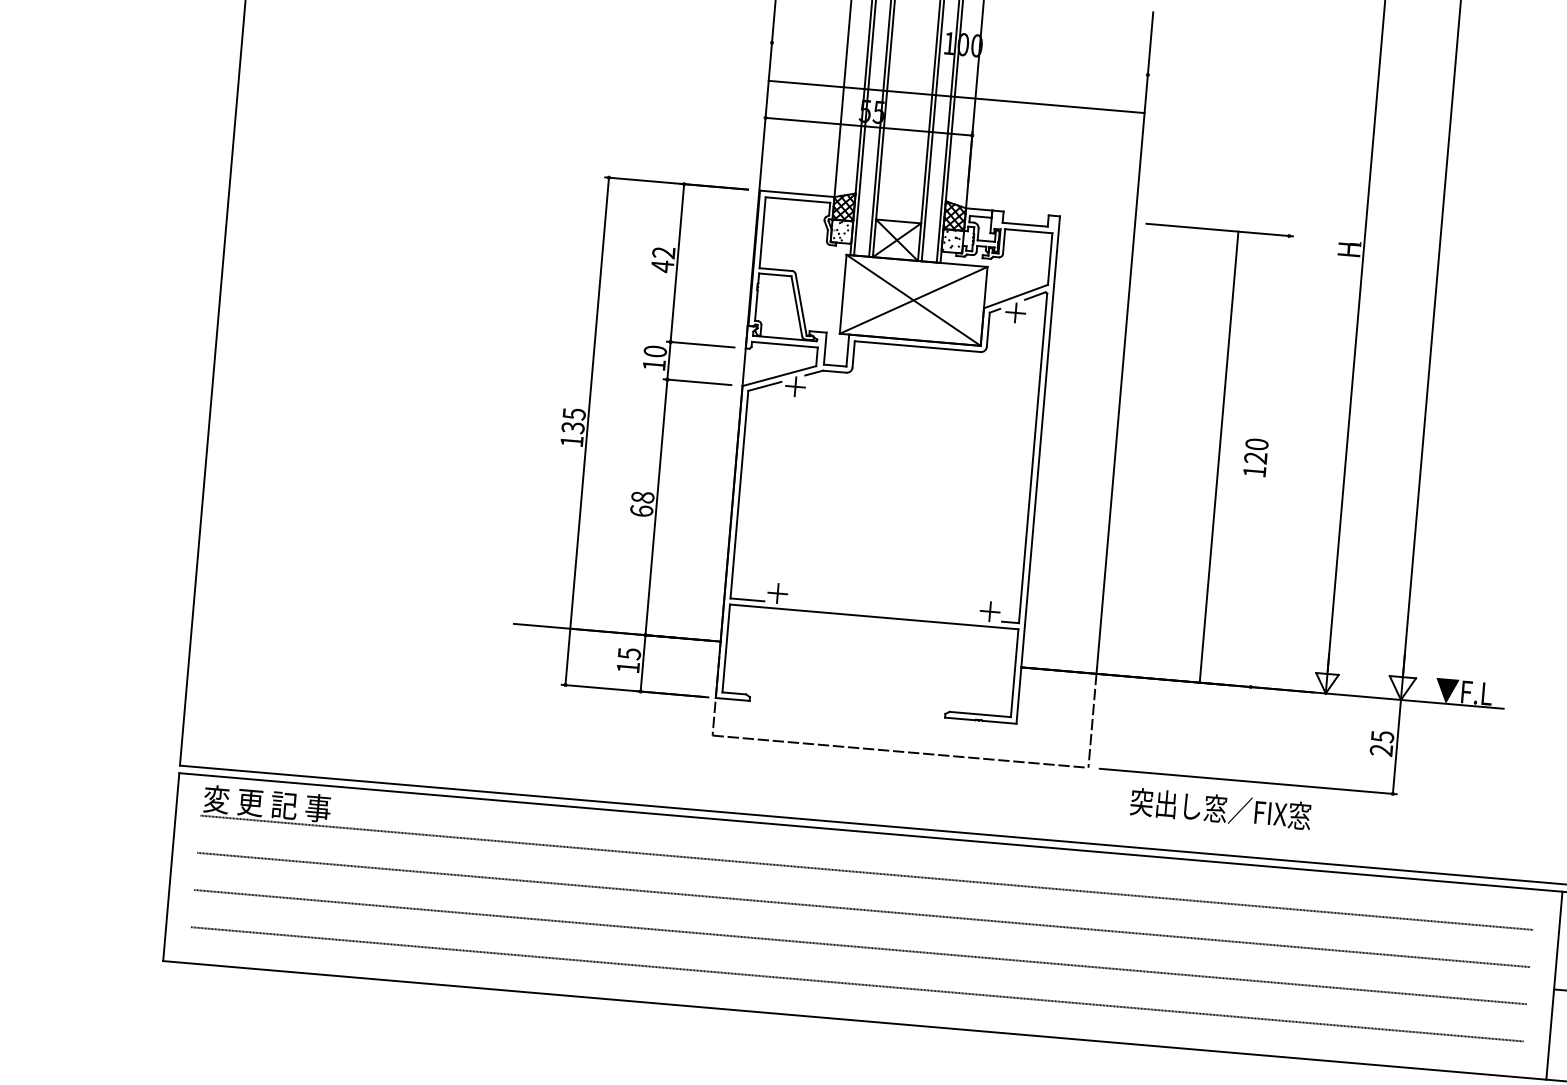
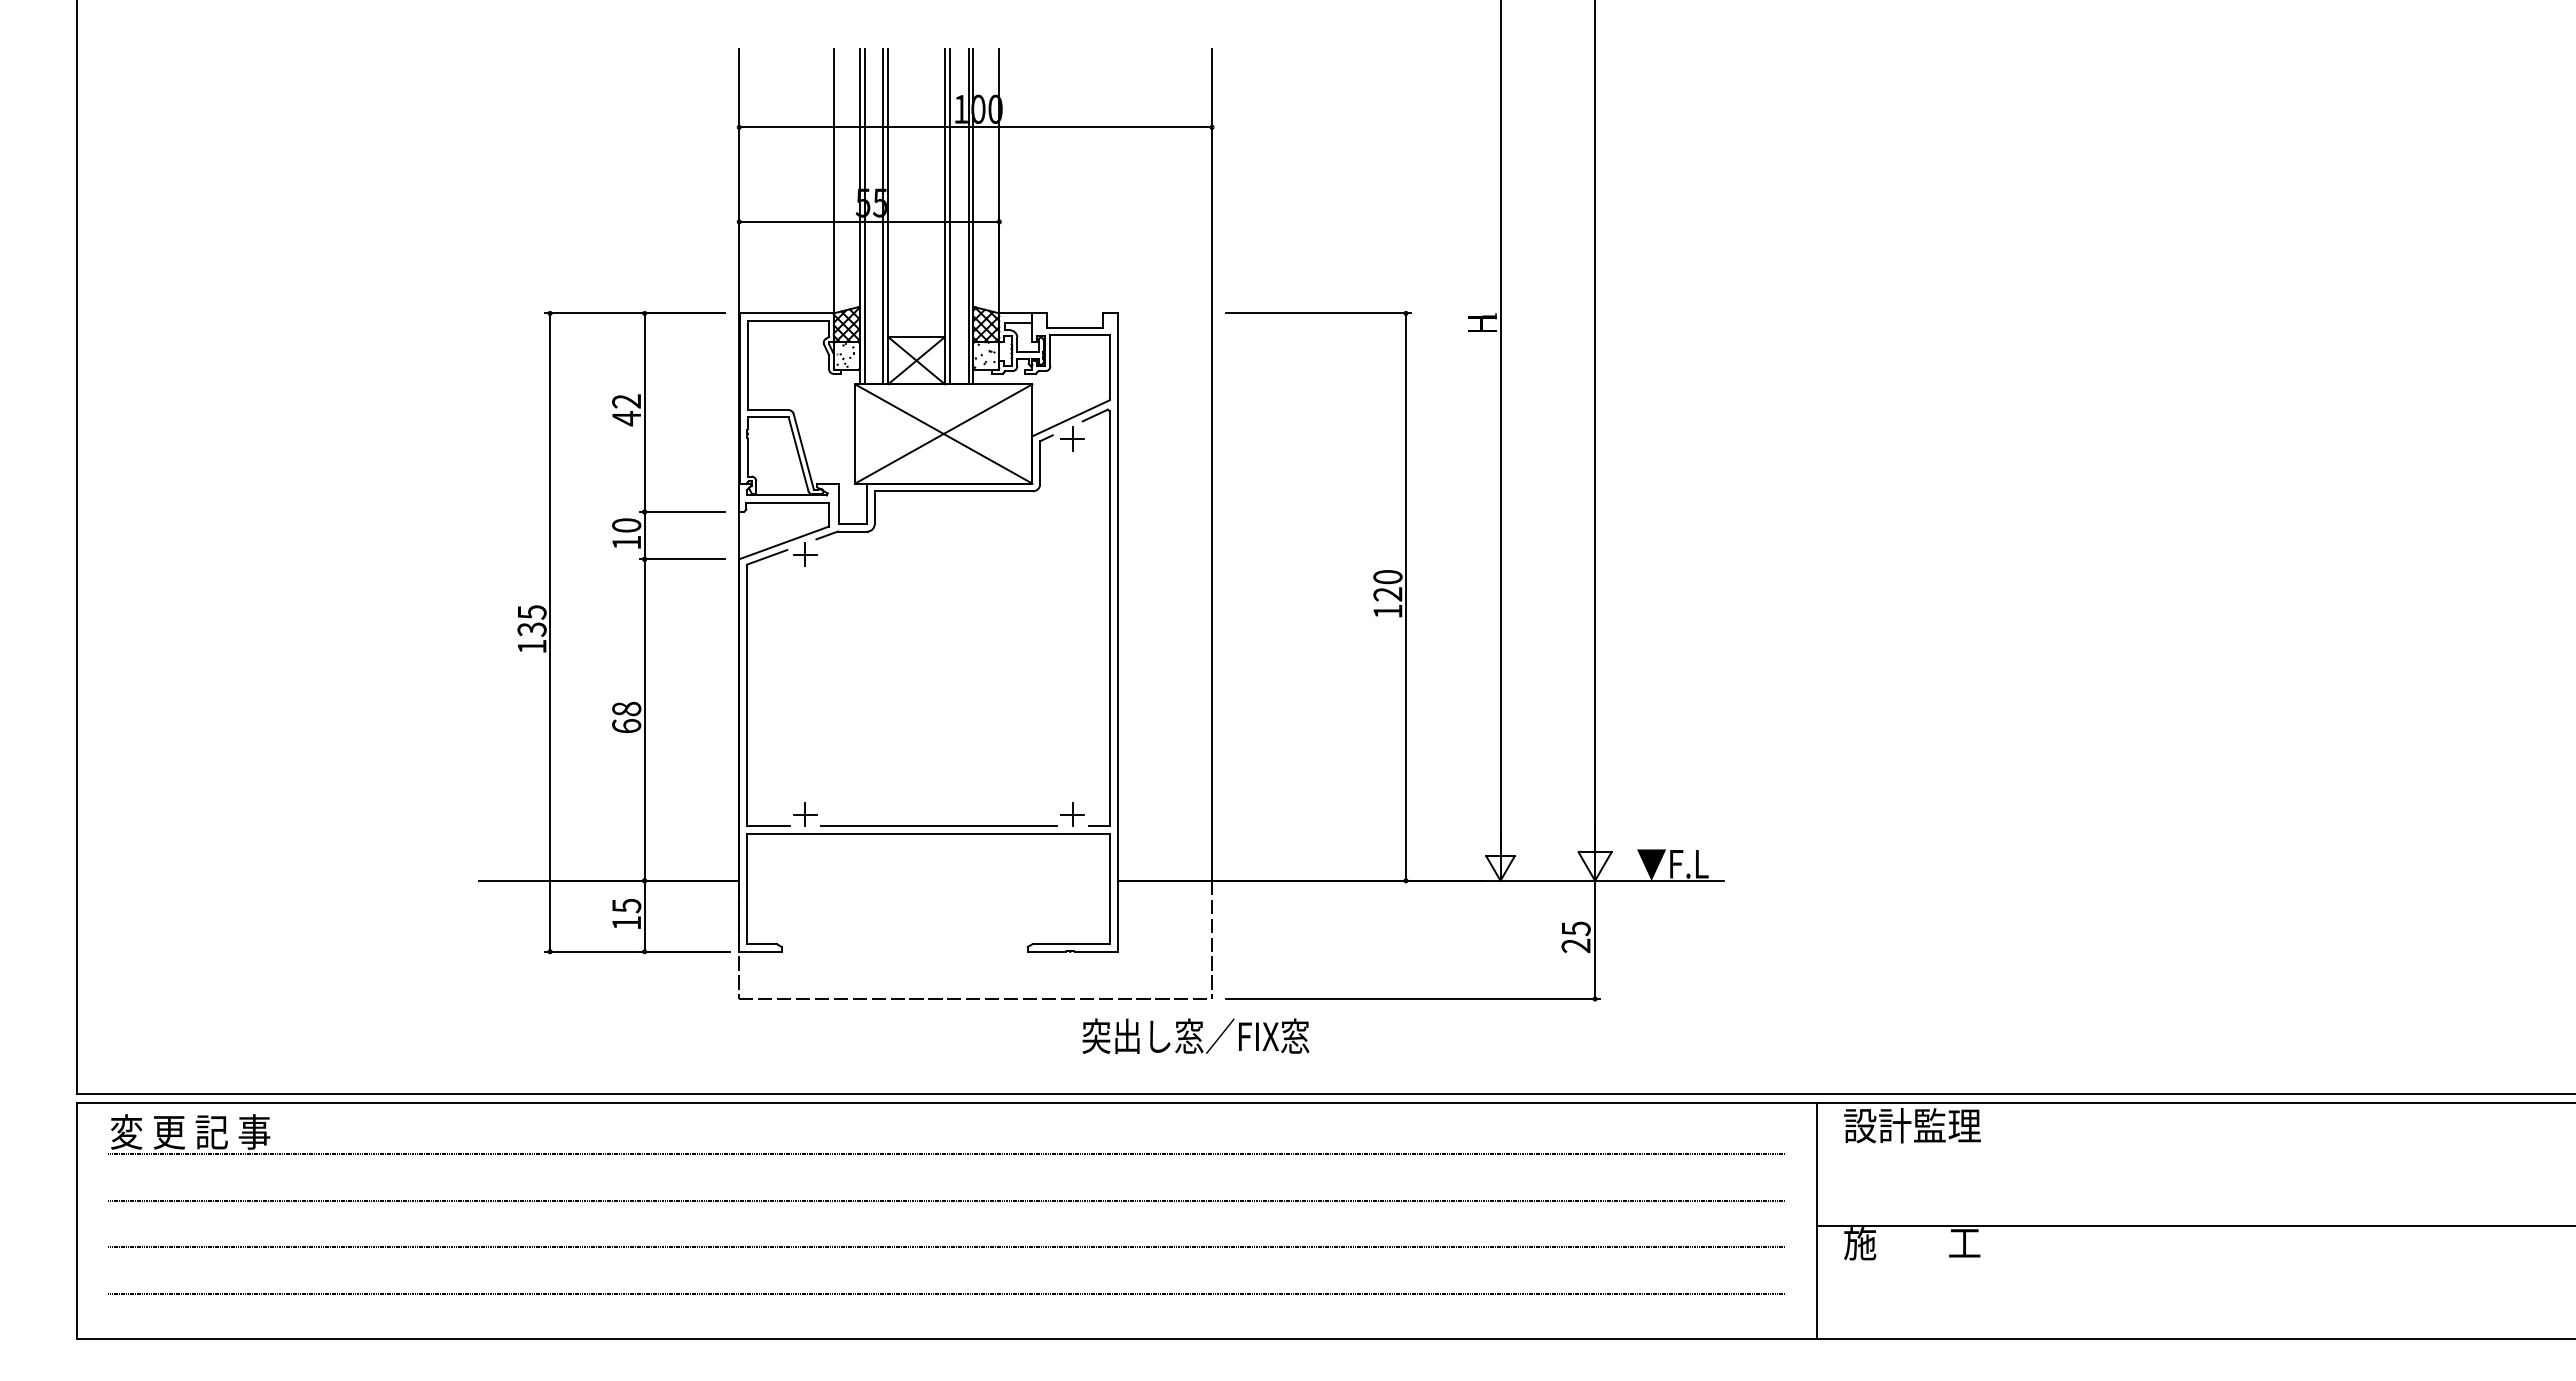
line: (956, 97) -> (975, 127), moved
line: (1218, 456) -> (1405, 596), moved
line: (882, 611) -> (938, 825), added
text: (1220, 808) -> (1195, 1035), moved

